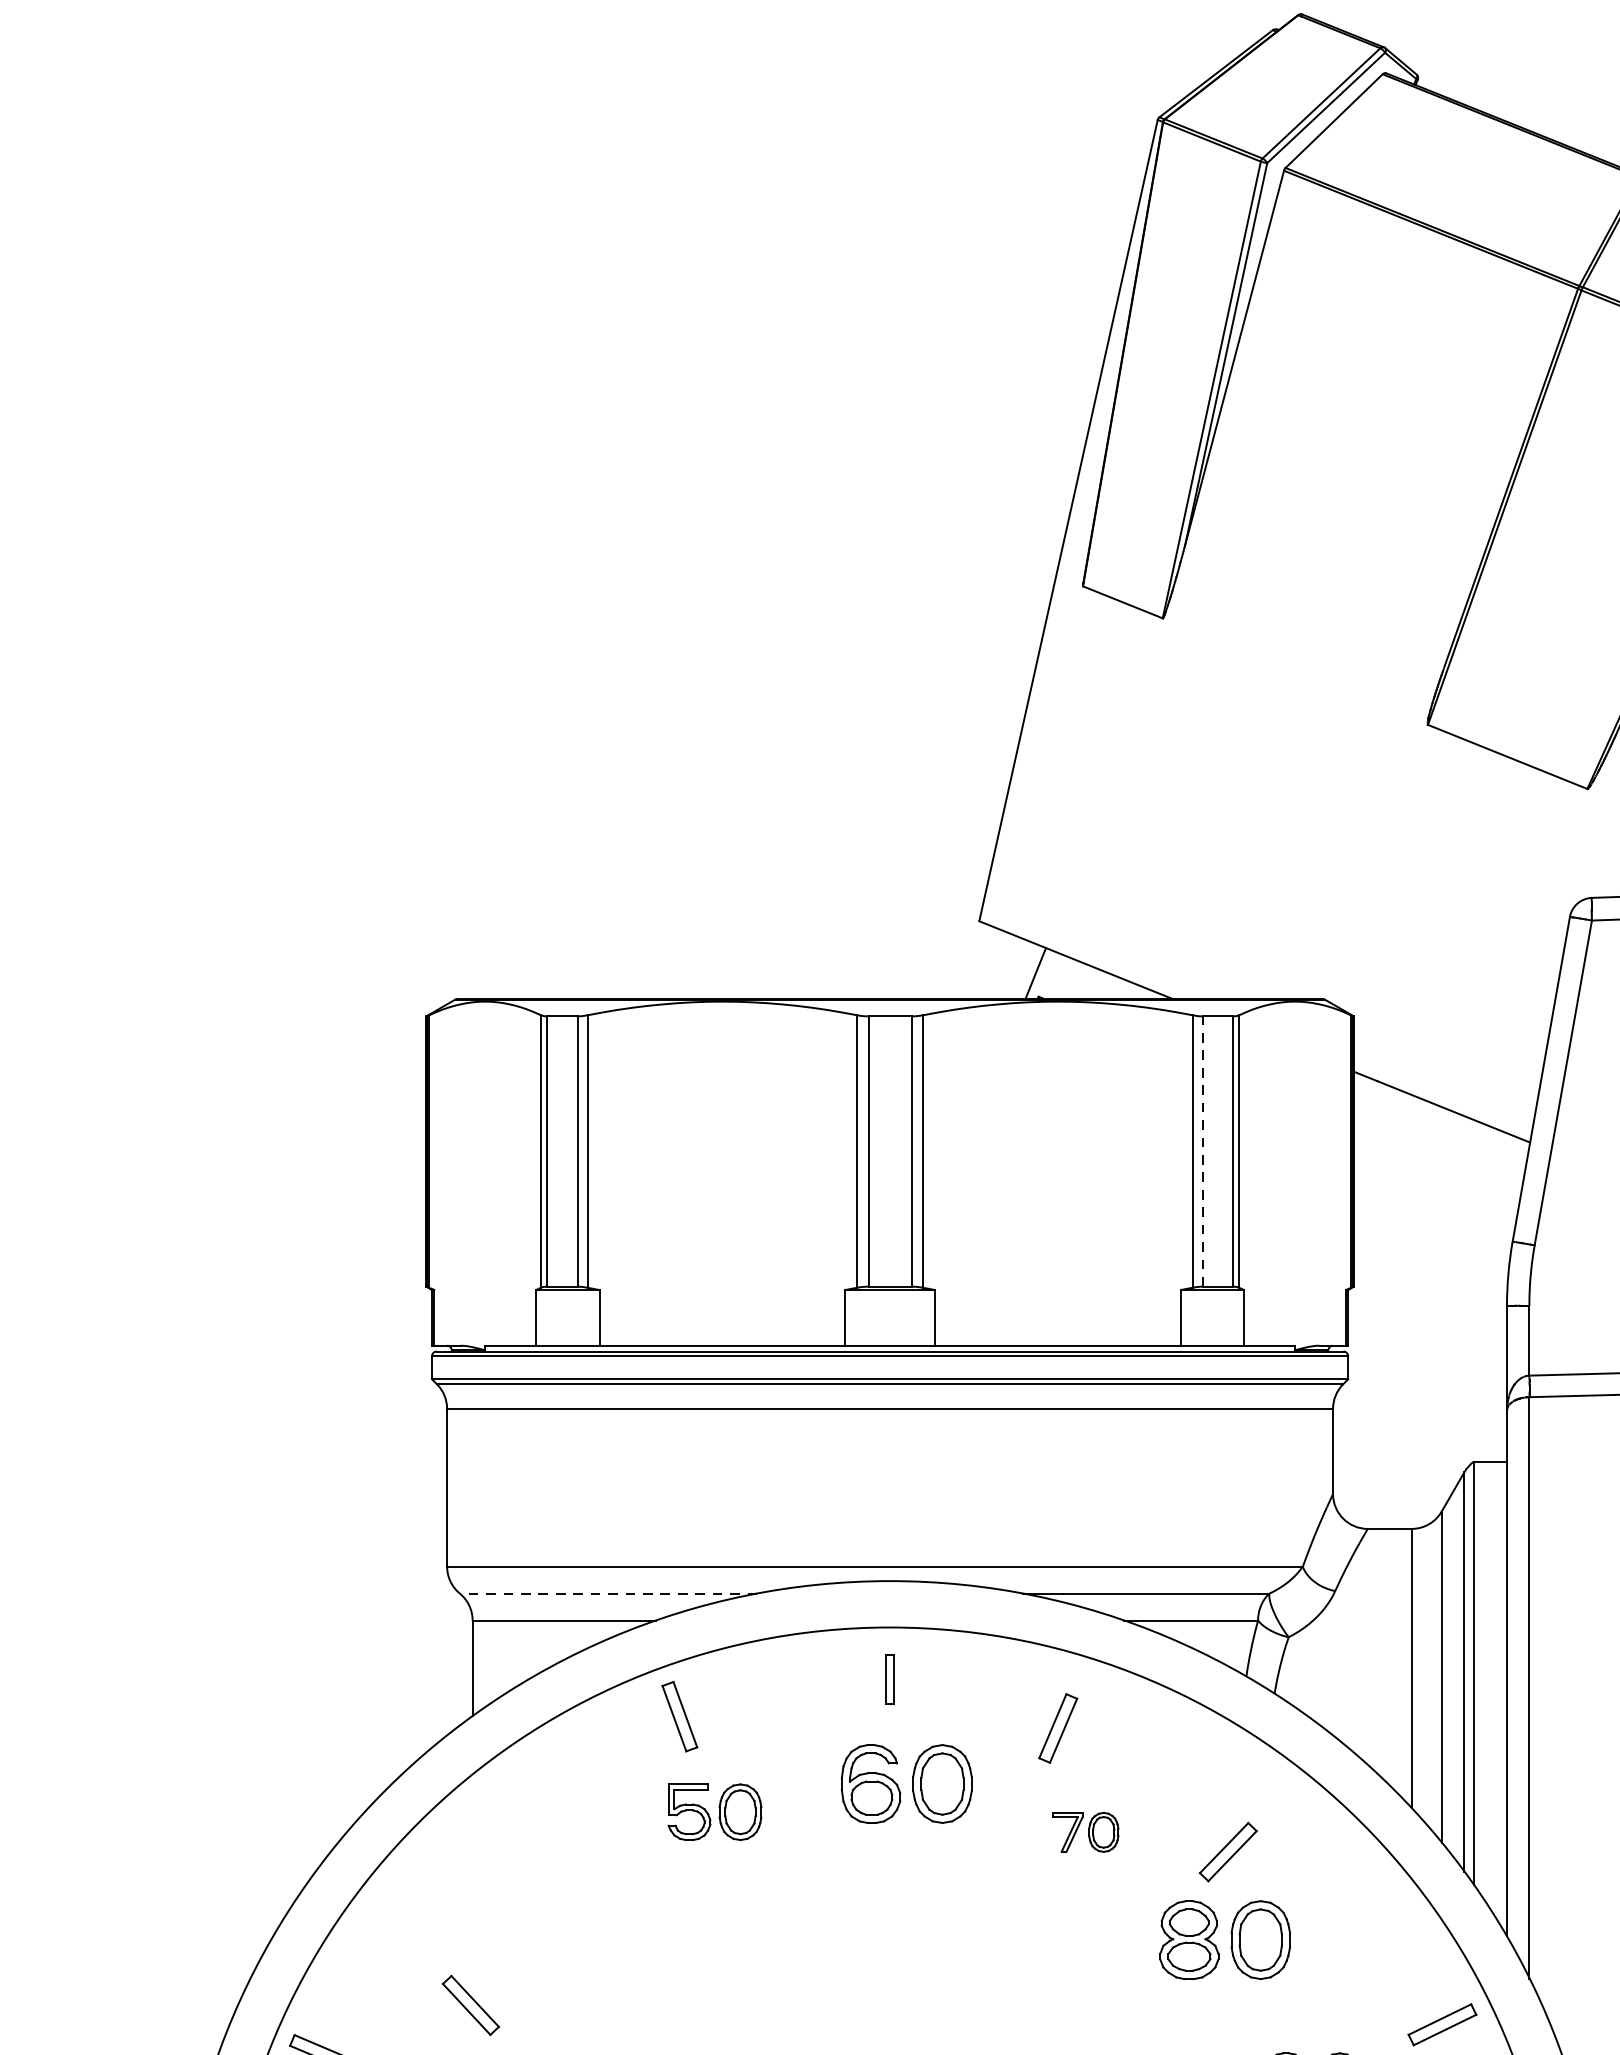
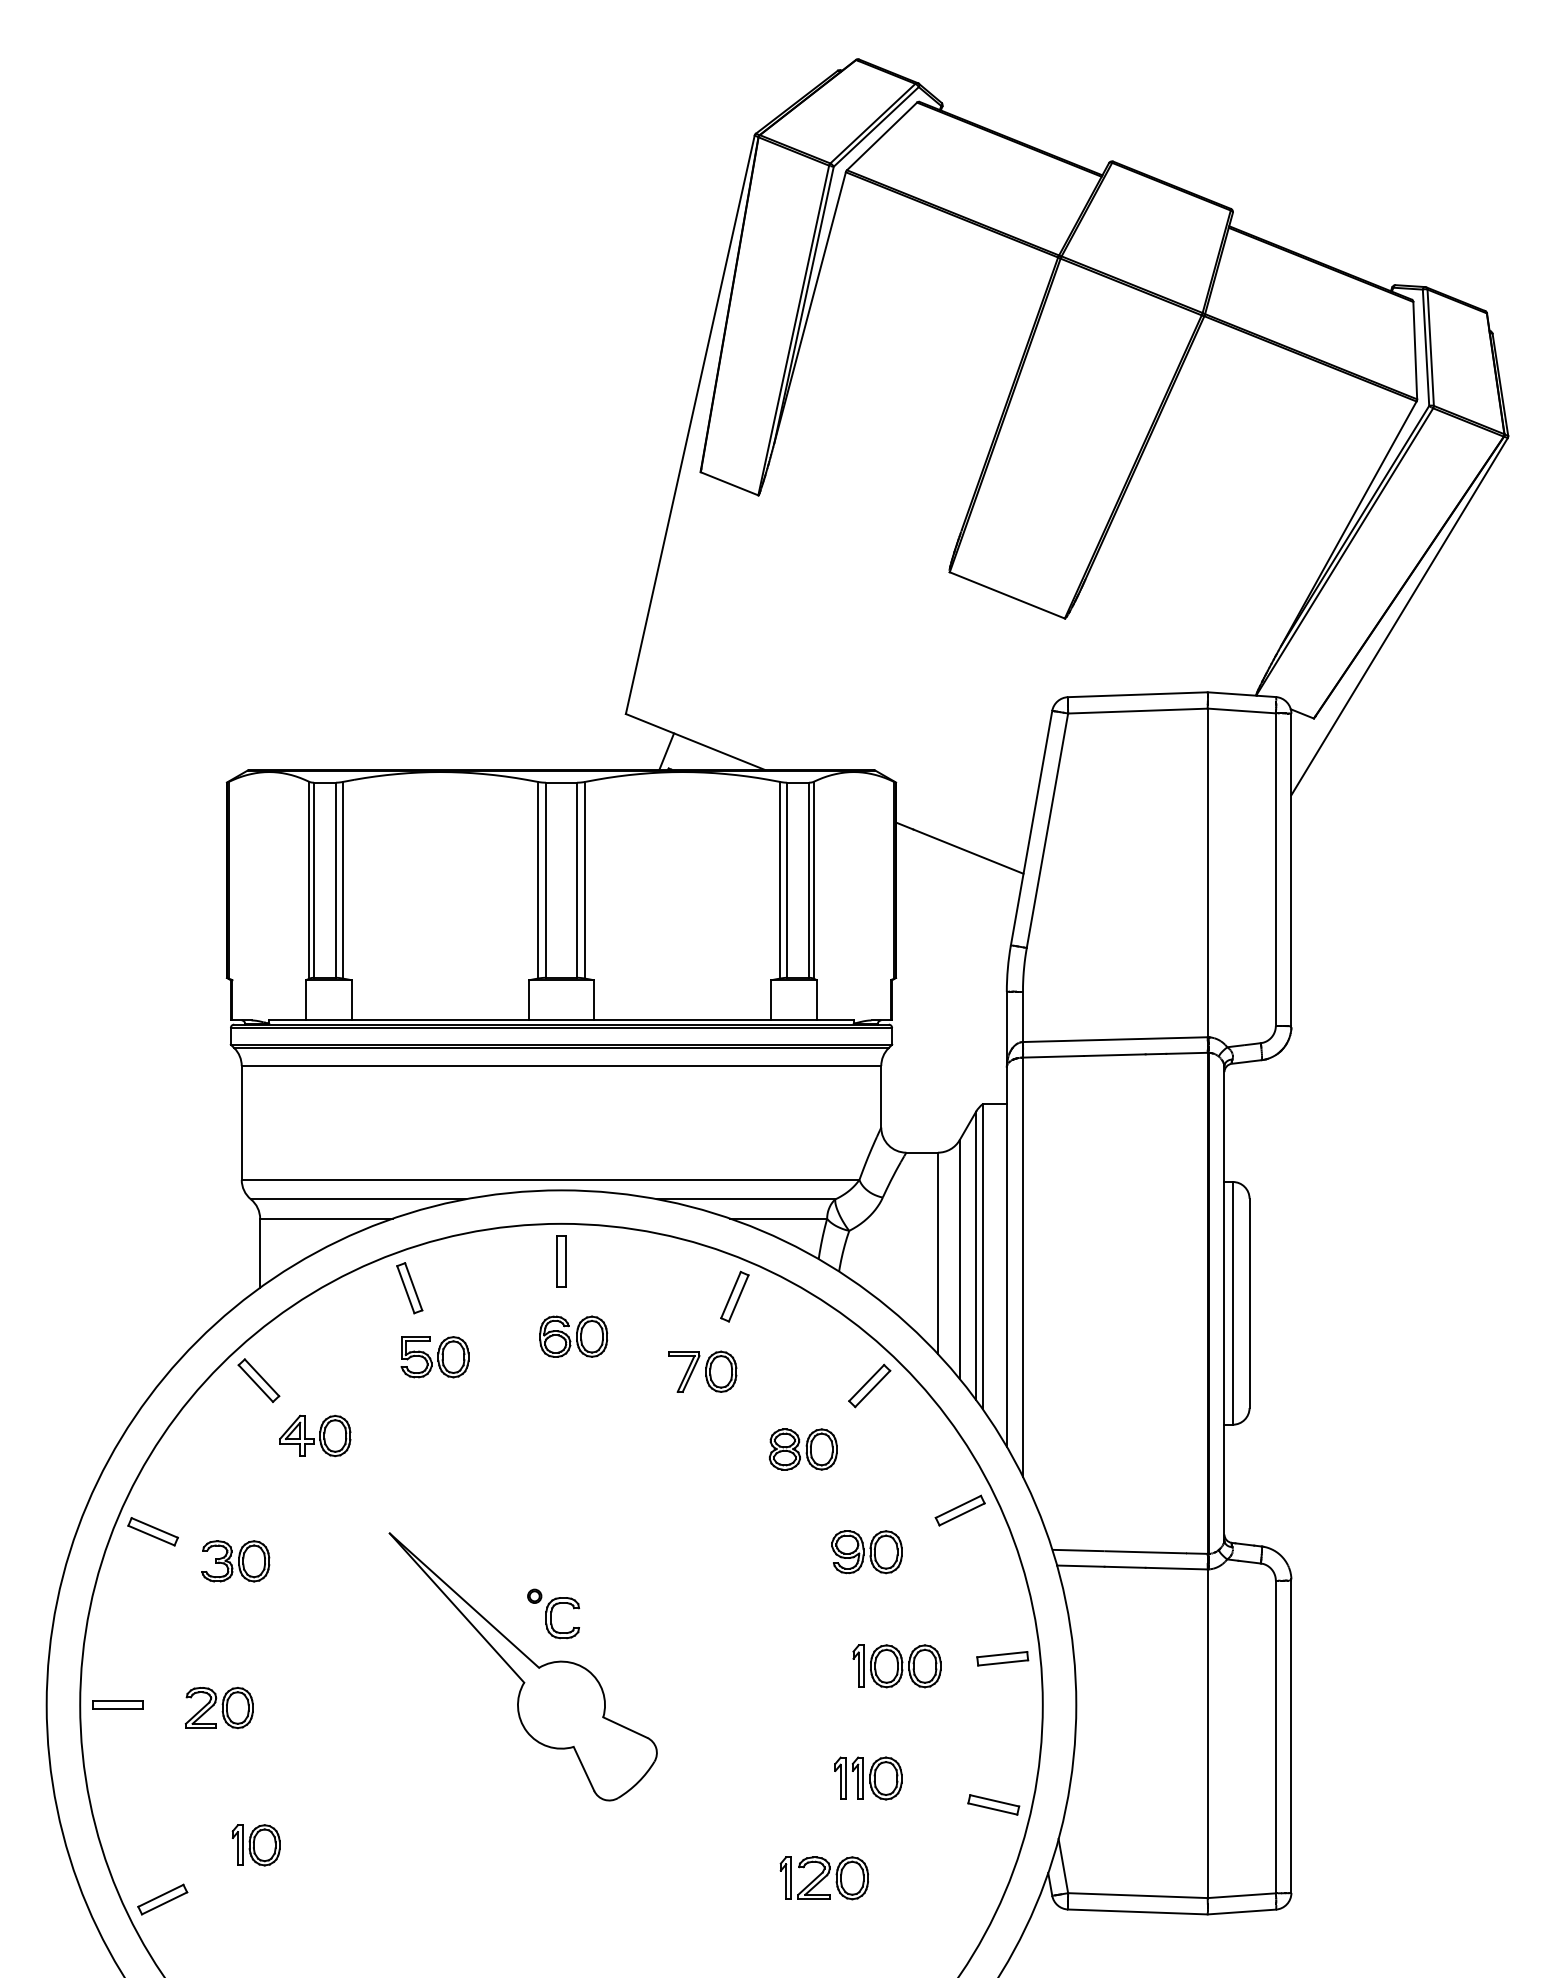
line: (1203, 1151) -> (787, 880), dashed -> solid
line: (607, 1593) -> (357, 1199), dashed -> solid
part: (890, 1679) -> (561, 1261), size x1.43
part: (1057, 1728) -> (734, 1296), moved
part: (906, 1783) -> (573, 1336), size x0.71
part: (1085, 1832) -> (702, 1371), size x1.43
part: (1228, 1851) -> (869, 1385), moved
part: (549, 1920) -> (315, 1435), added
part: (1225, 1940) -> (803, 1449), size x0.71
part: (470, 2005) -> (258, 1380), moved

